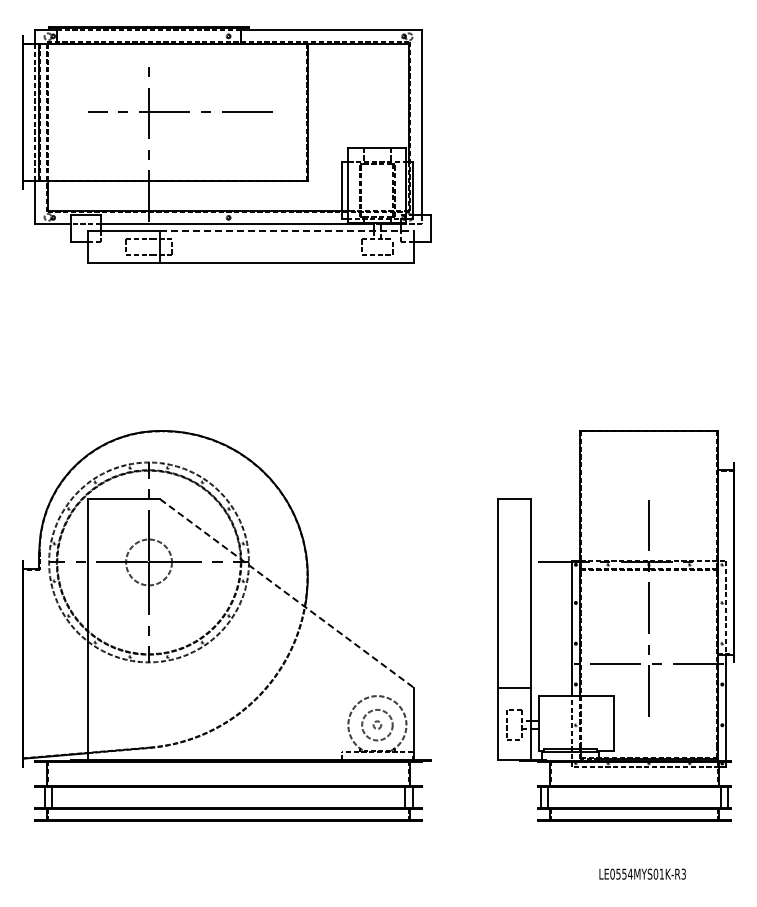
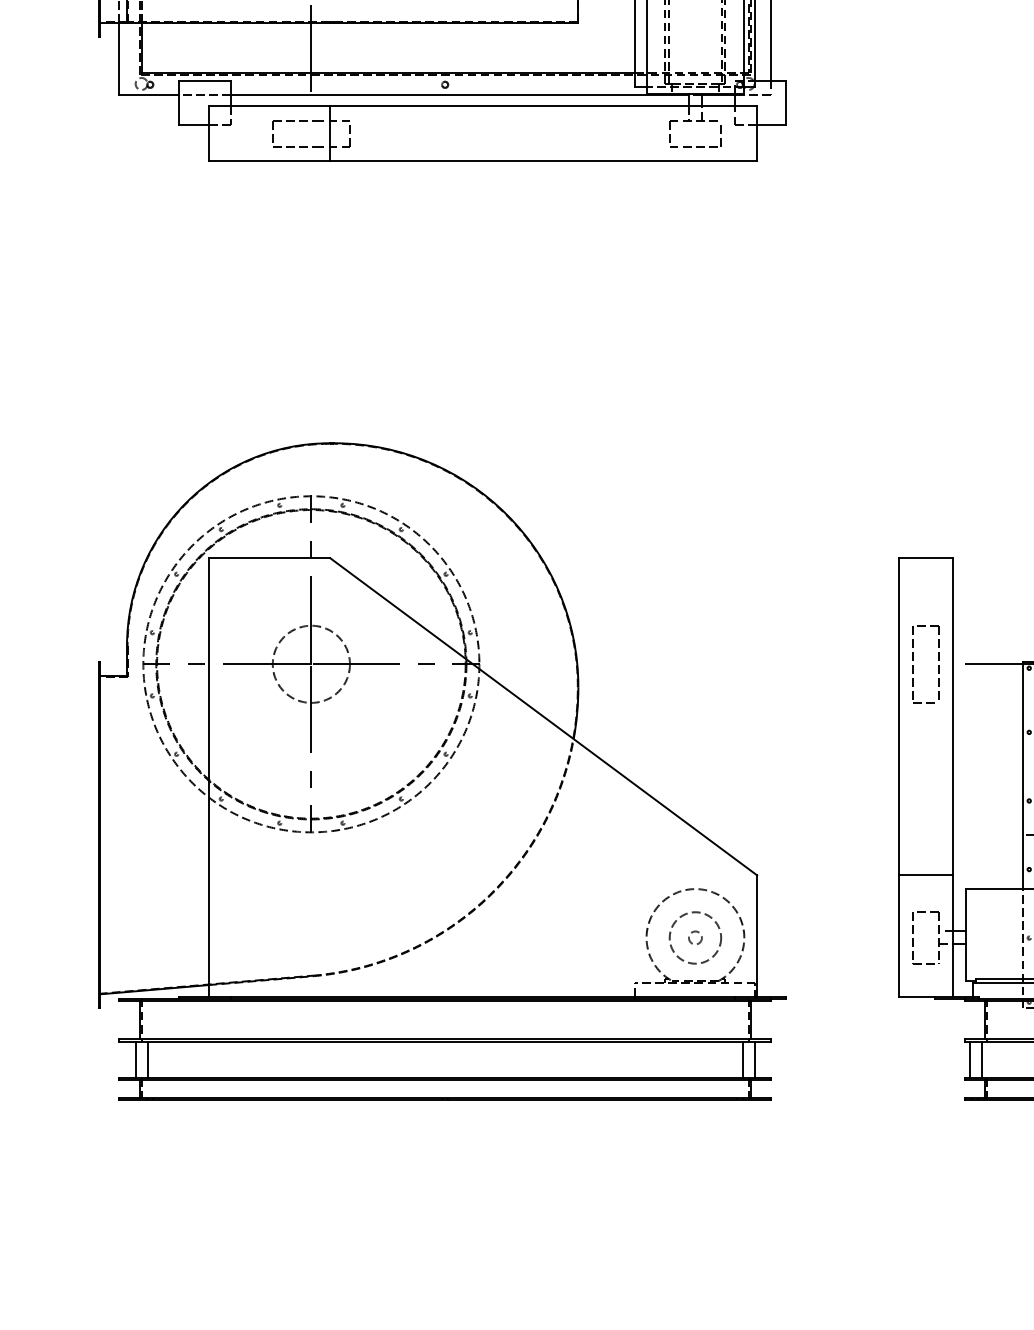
line: (287, 230) -> (544, 106), dashed -> solid
part: (507, 563) -> (914, 666), added
line: (287, 593) -> (544, 716), dashed -> solid

